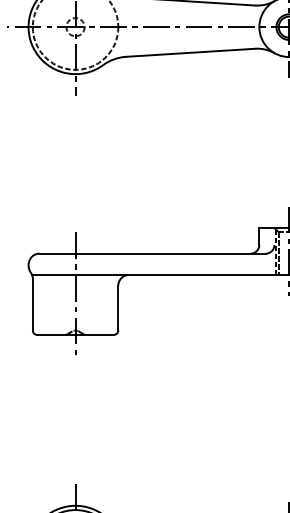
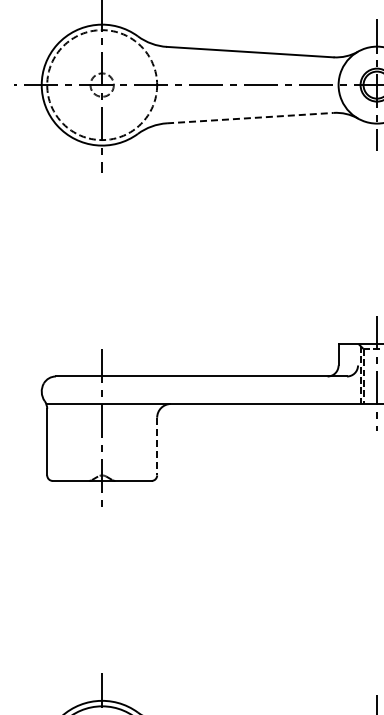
line: (190, 53) -> (250, 118), solid -> dashed
line: (118, 308) -> (157, 446), solid -> dashed

